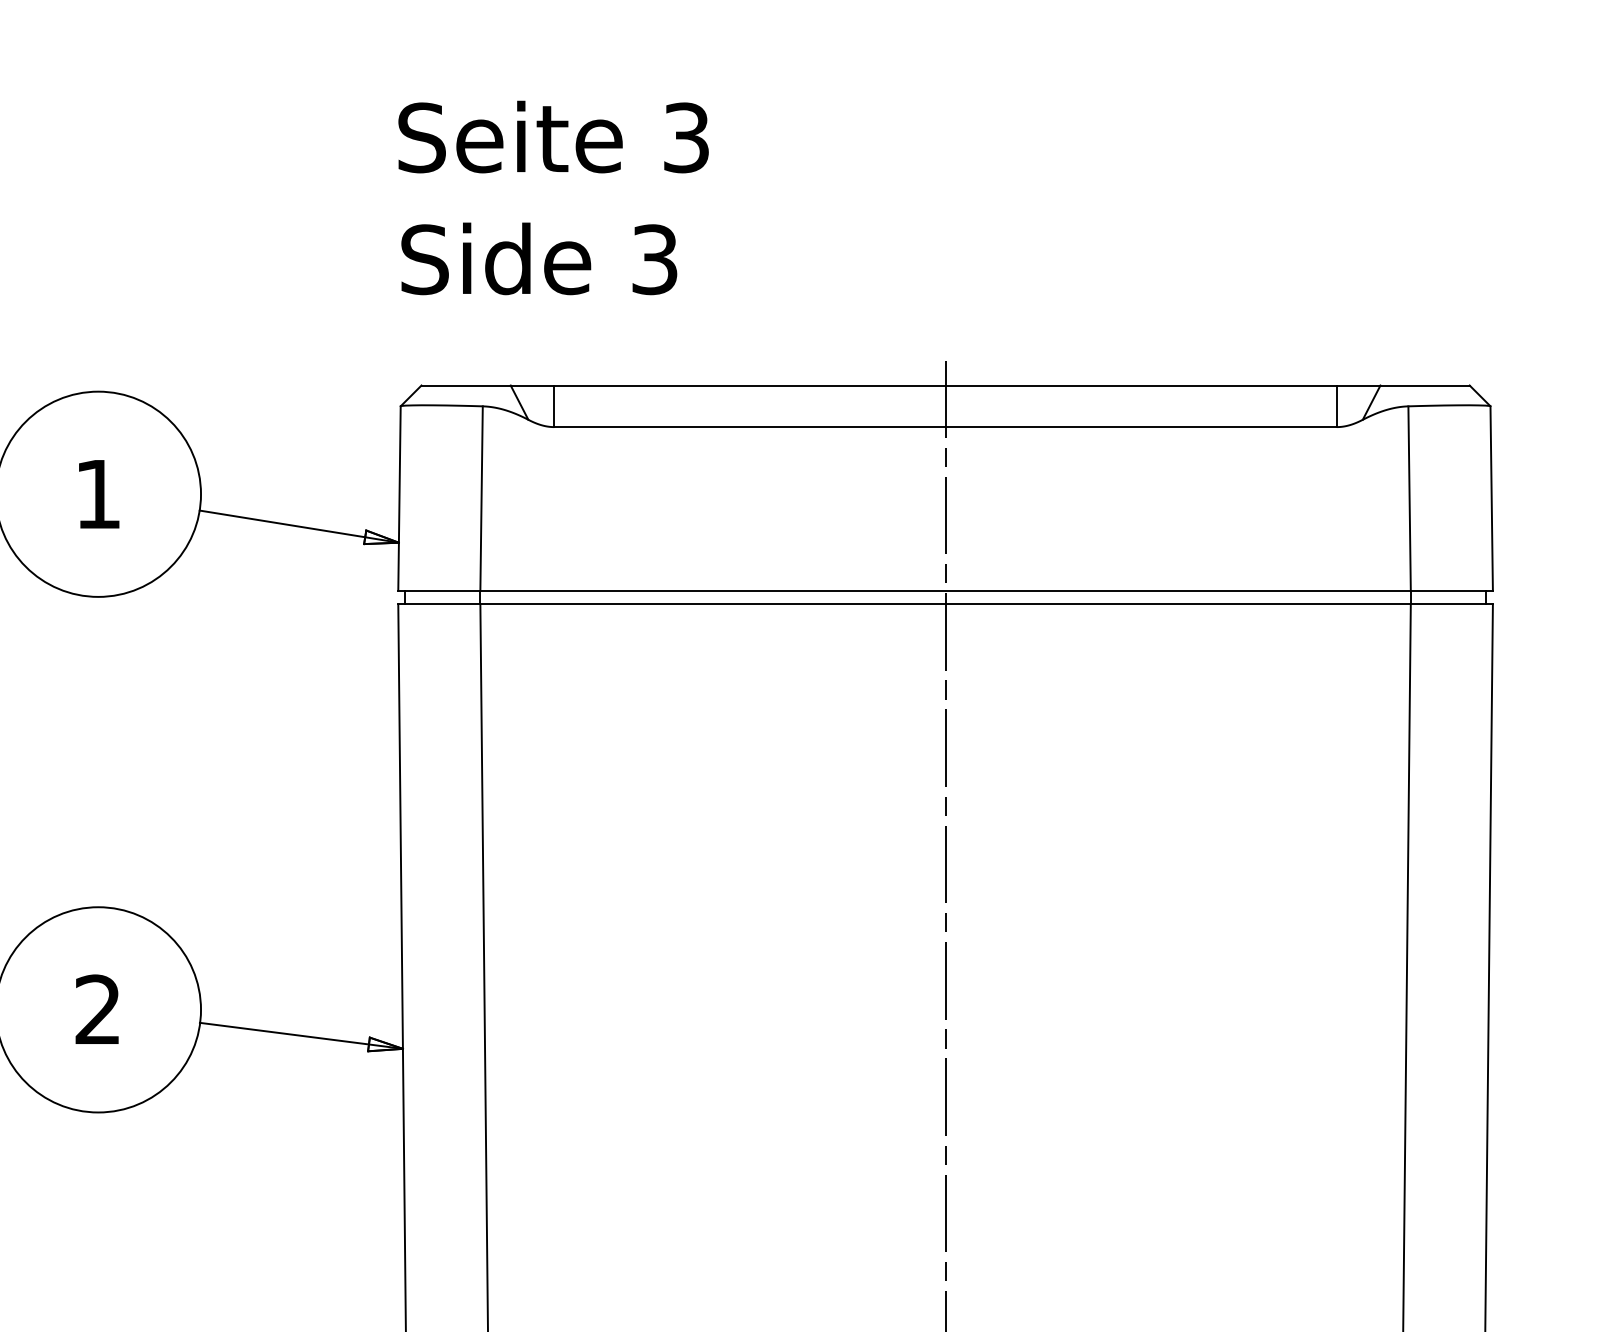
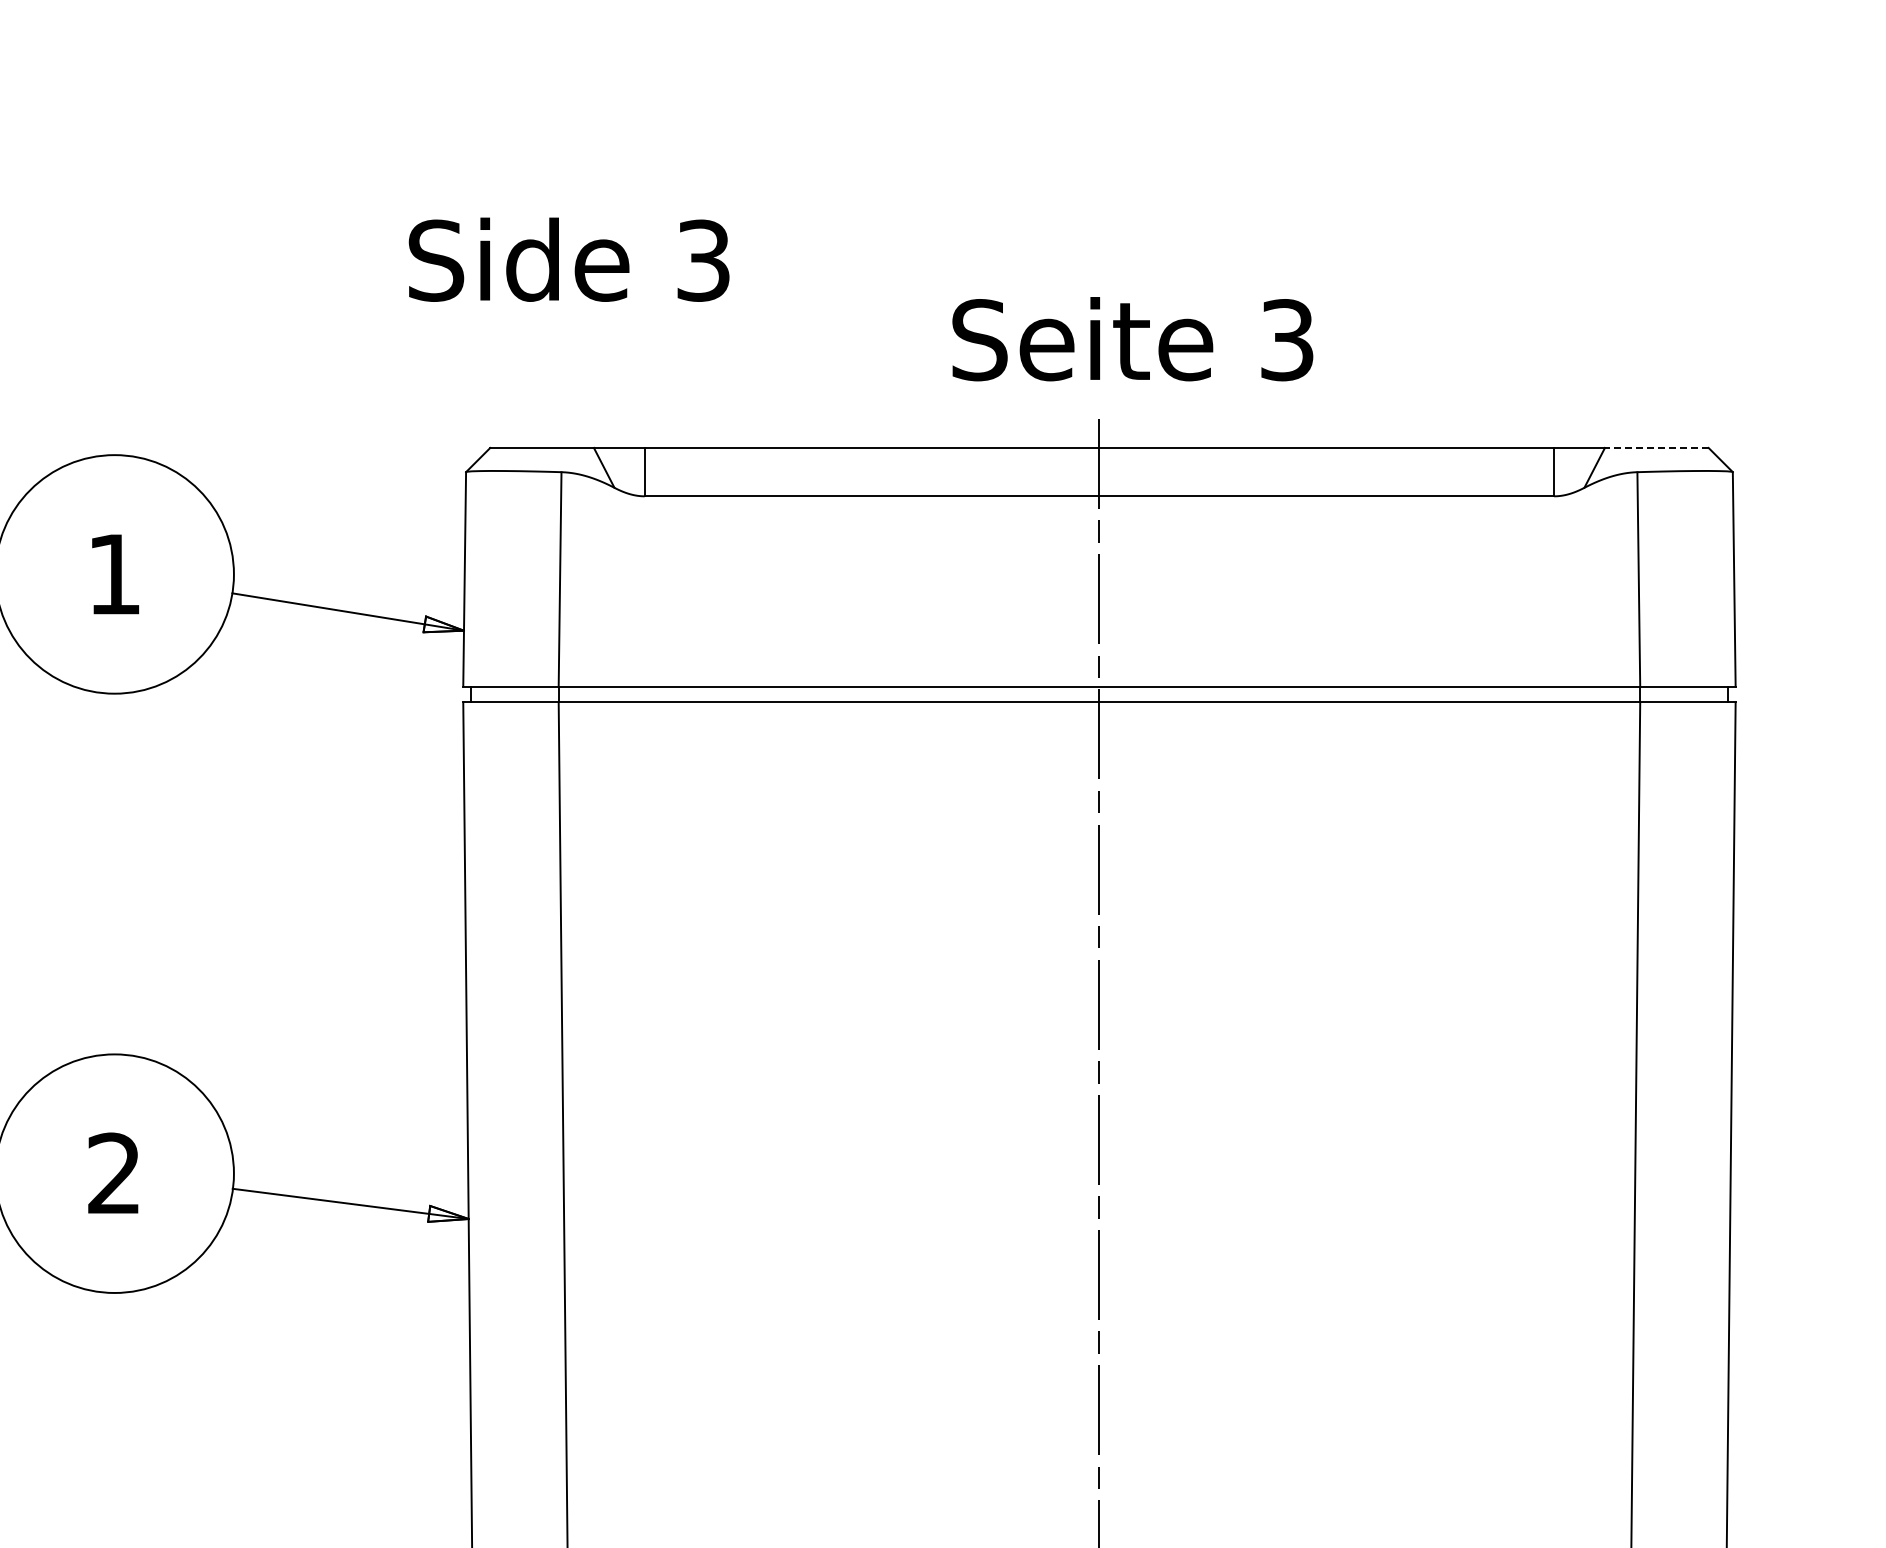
text: (553, 137) -> (1132, 339), moved
text: (538, 258) -> (568, 259), moved
line: (1424, 385) -> (1656, 447), solid -> dashed

